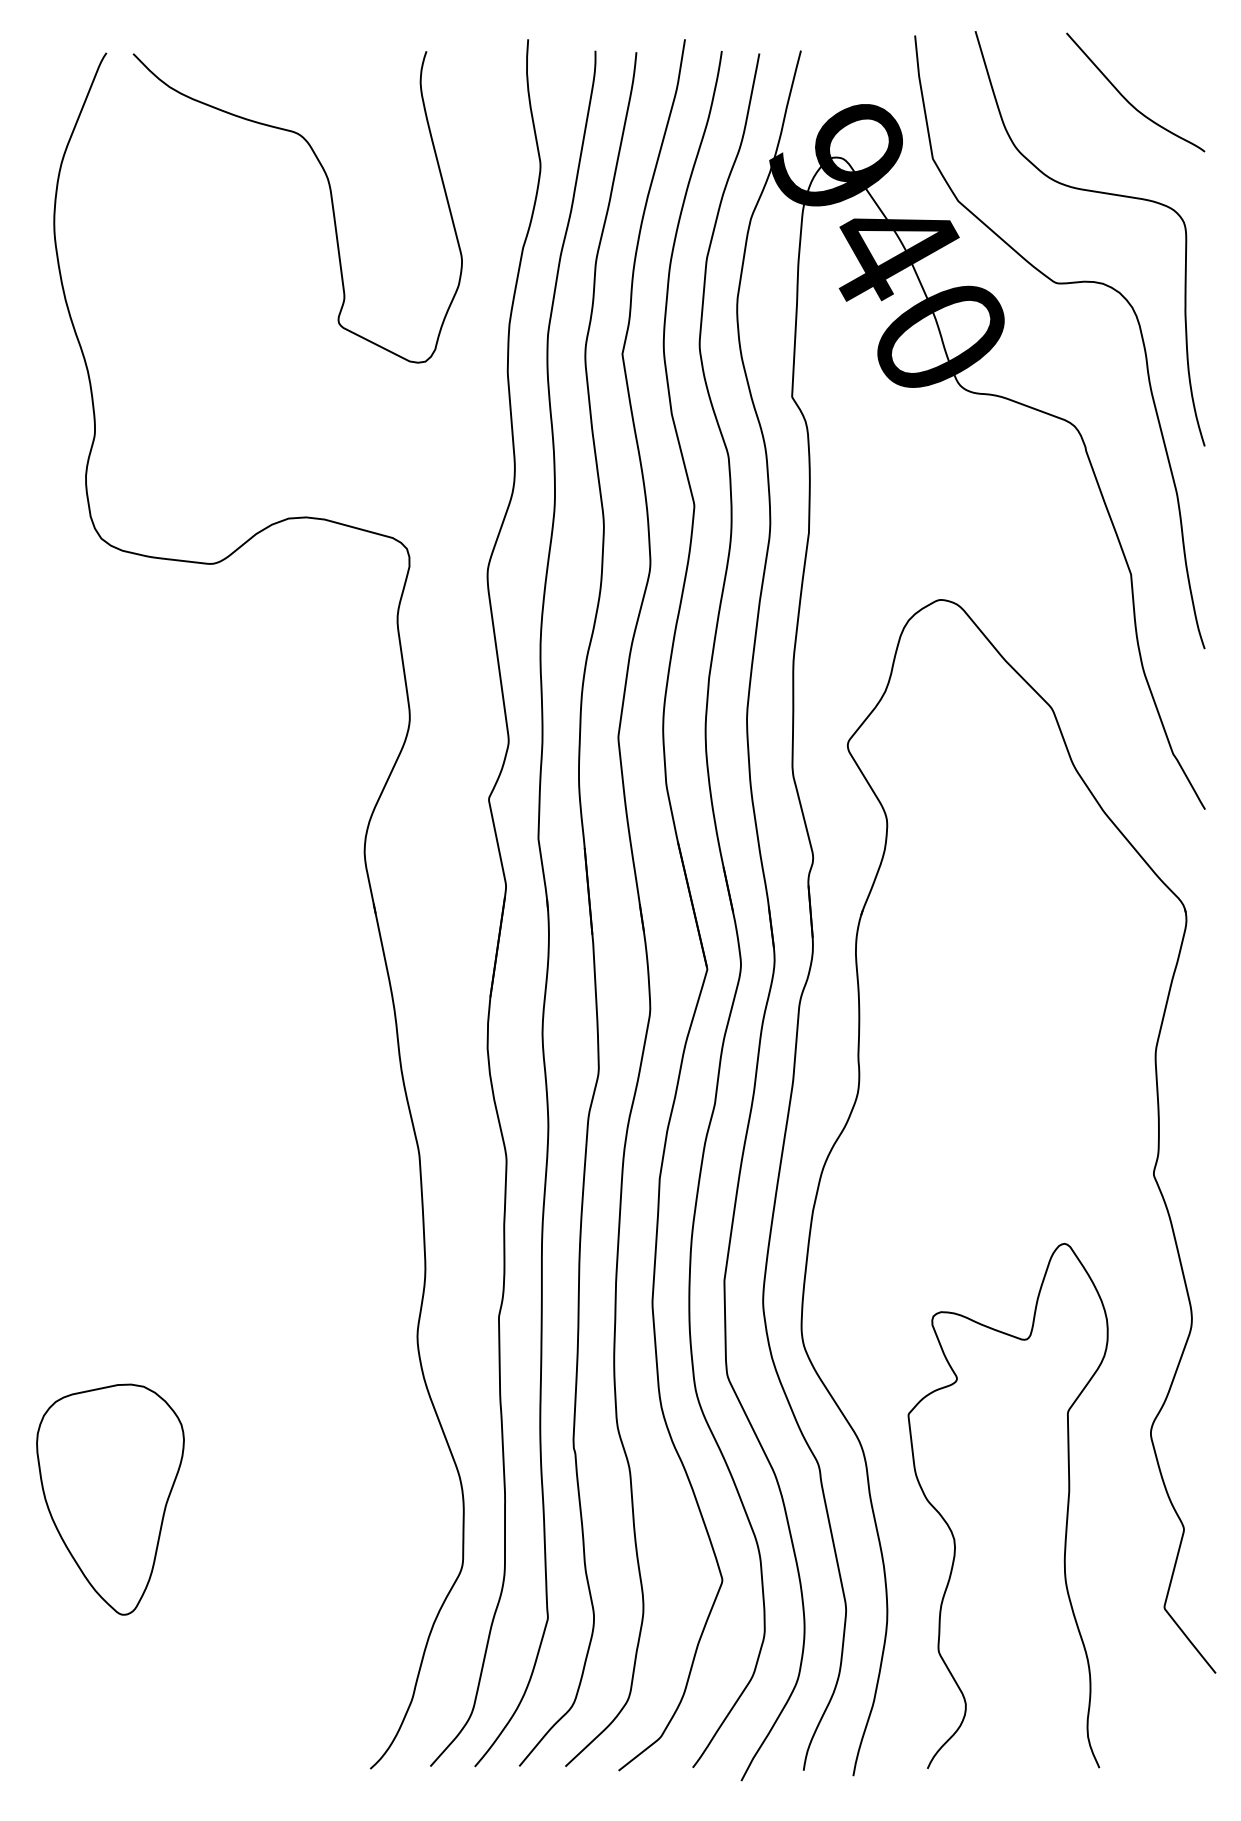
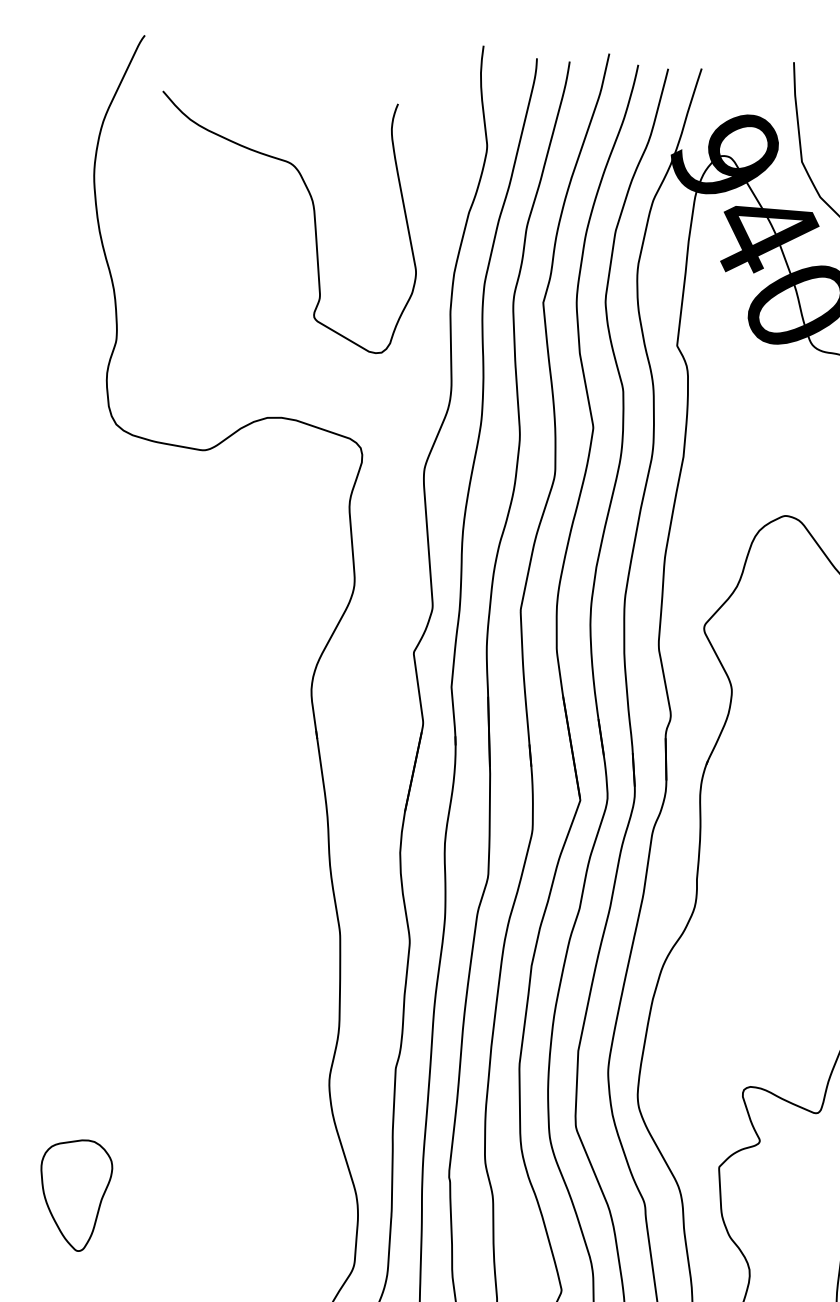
curve: (331, 205) -> (314, 222), moved
part: (110, 1499) -> (75, 1195), size x0.6

